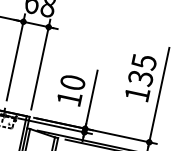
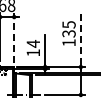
line: (41, 63) -> (14, 37), solid -> dashed
text: (73, 81) -> (33, 43), 10 -> 14
line: (158, 96) -> (80, 41), solid -> dashed

